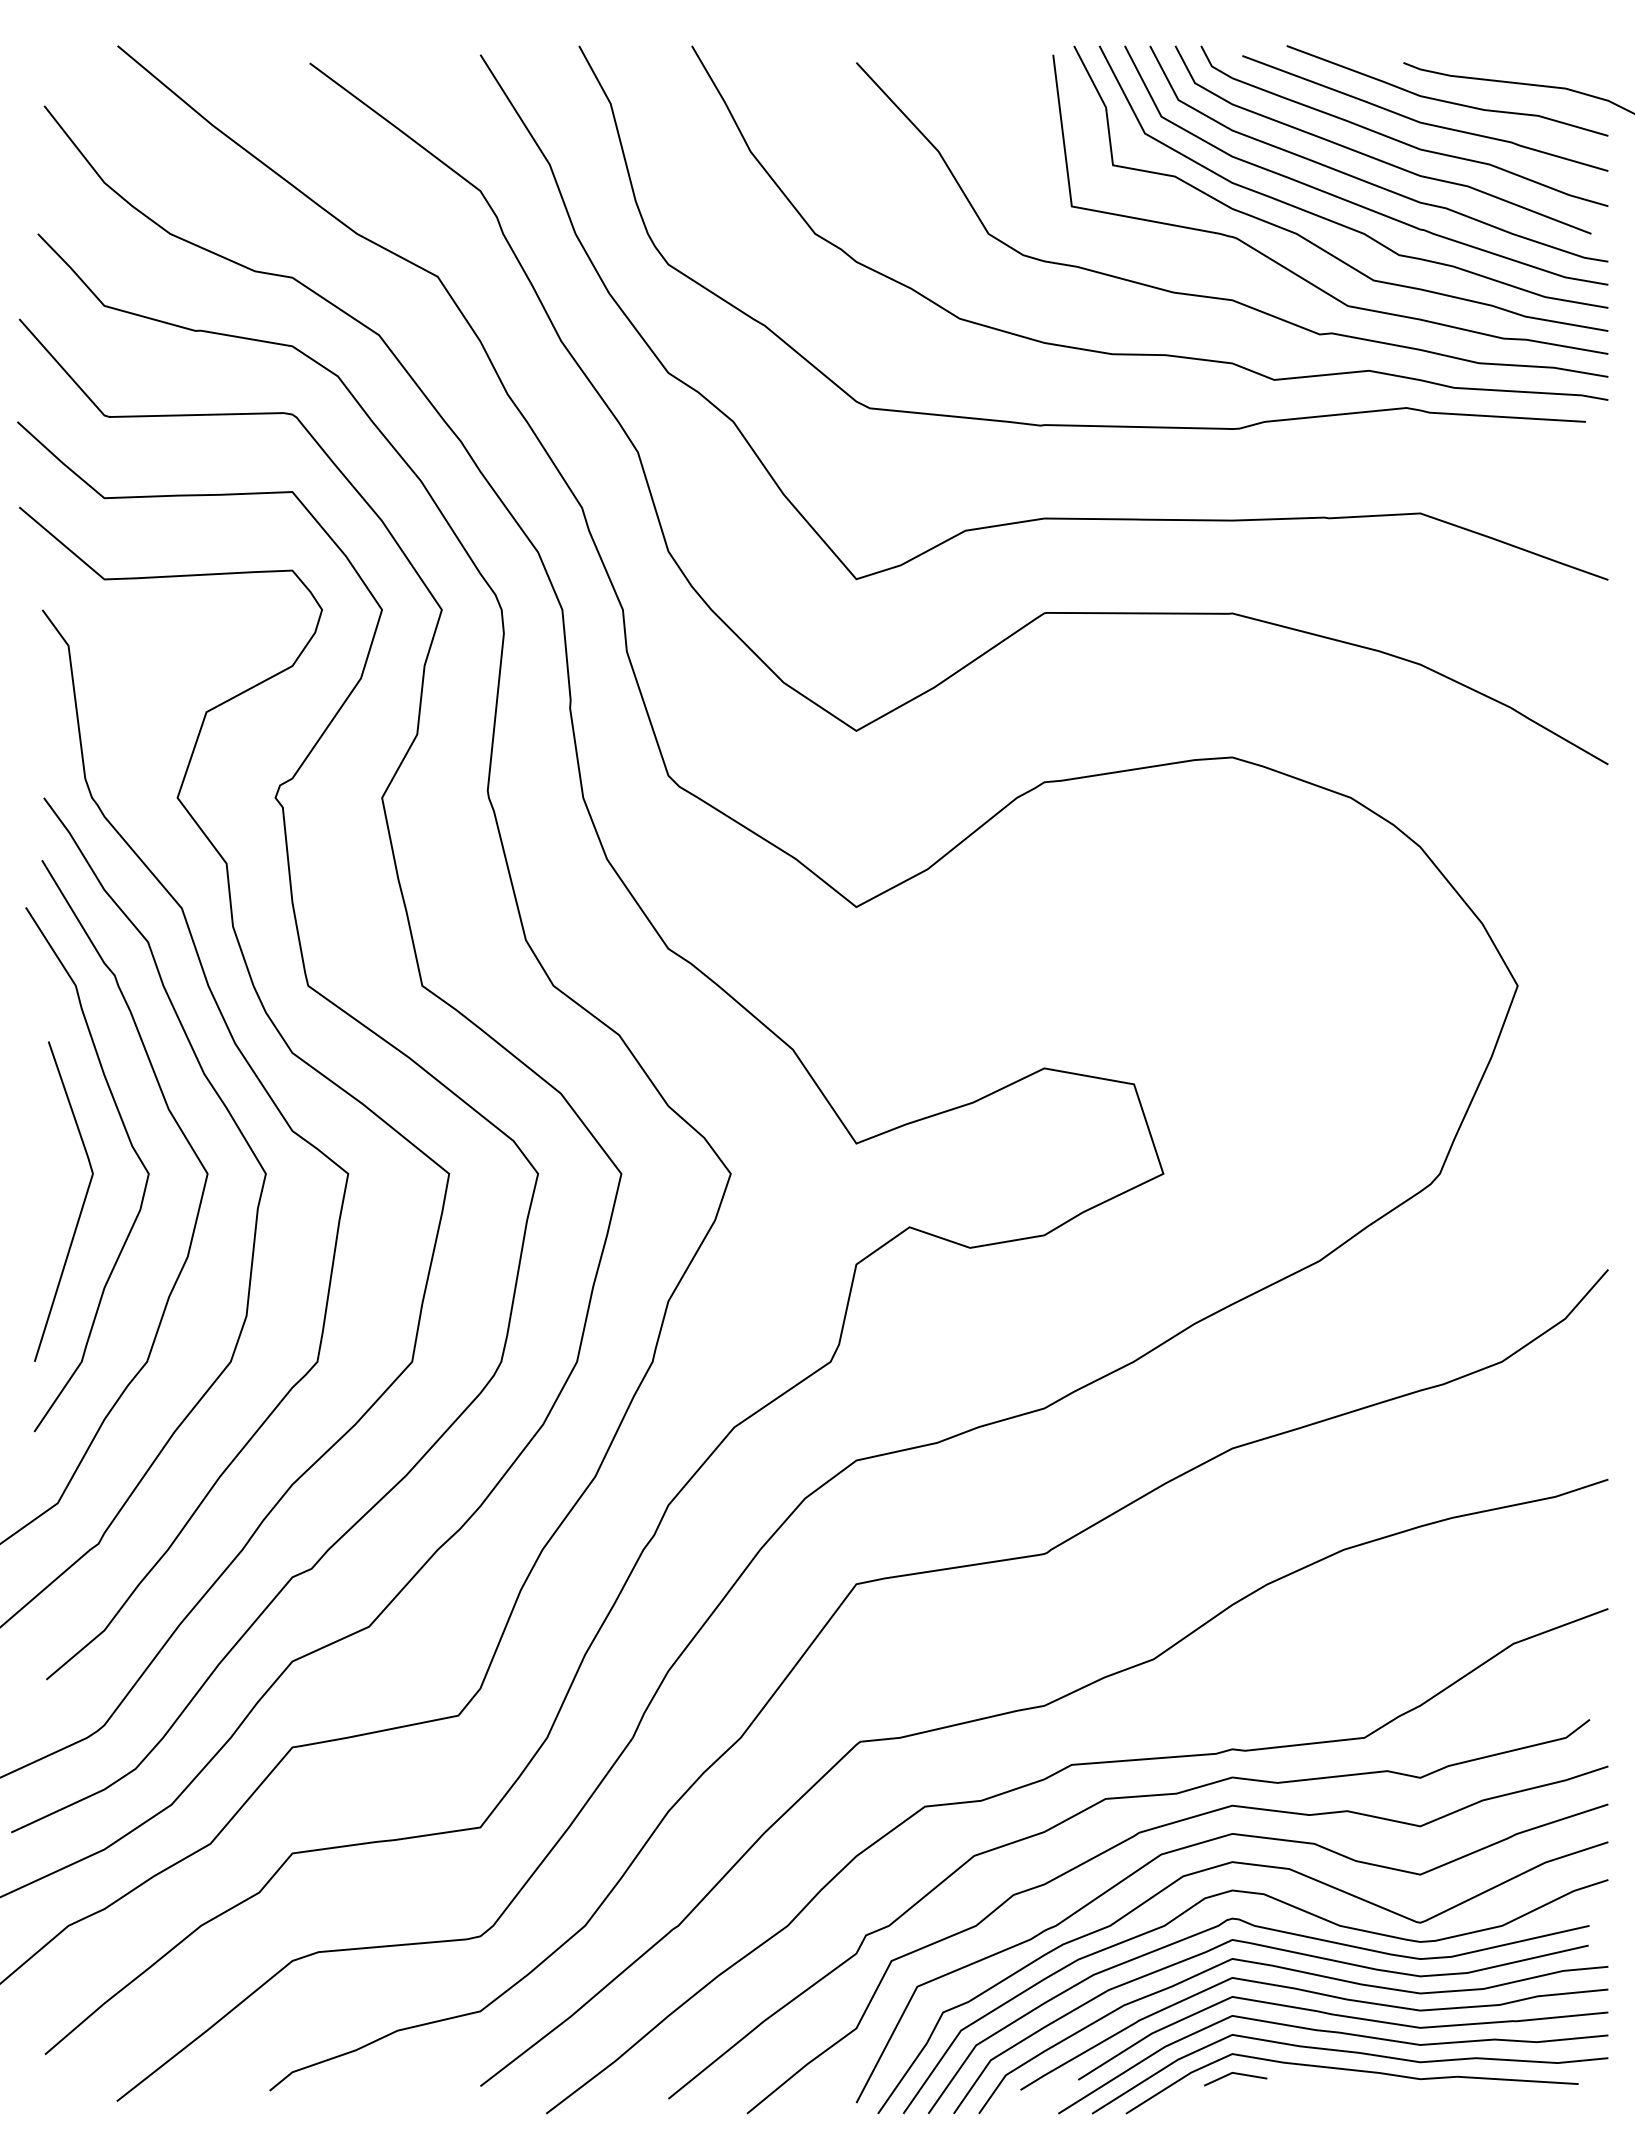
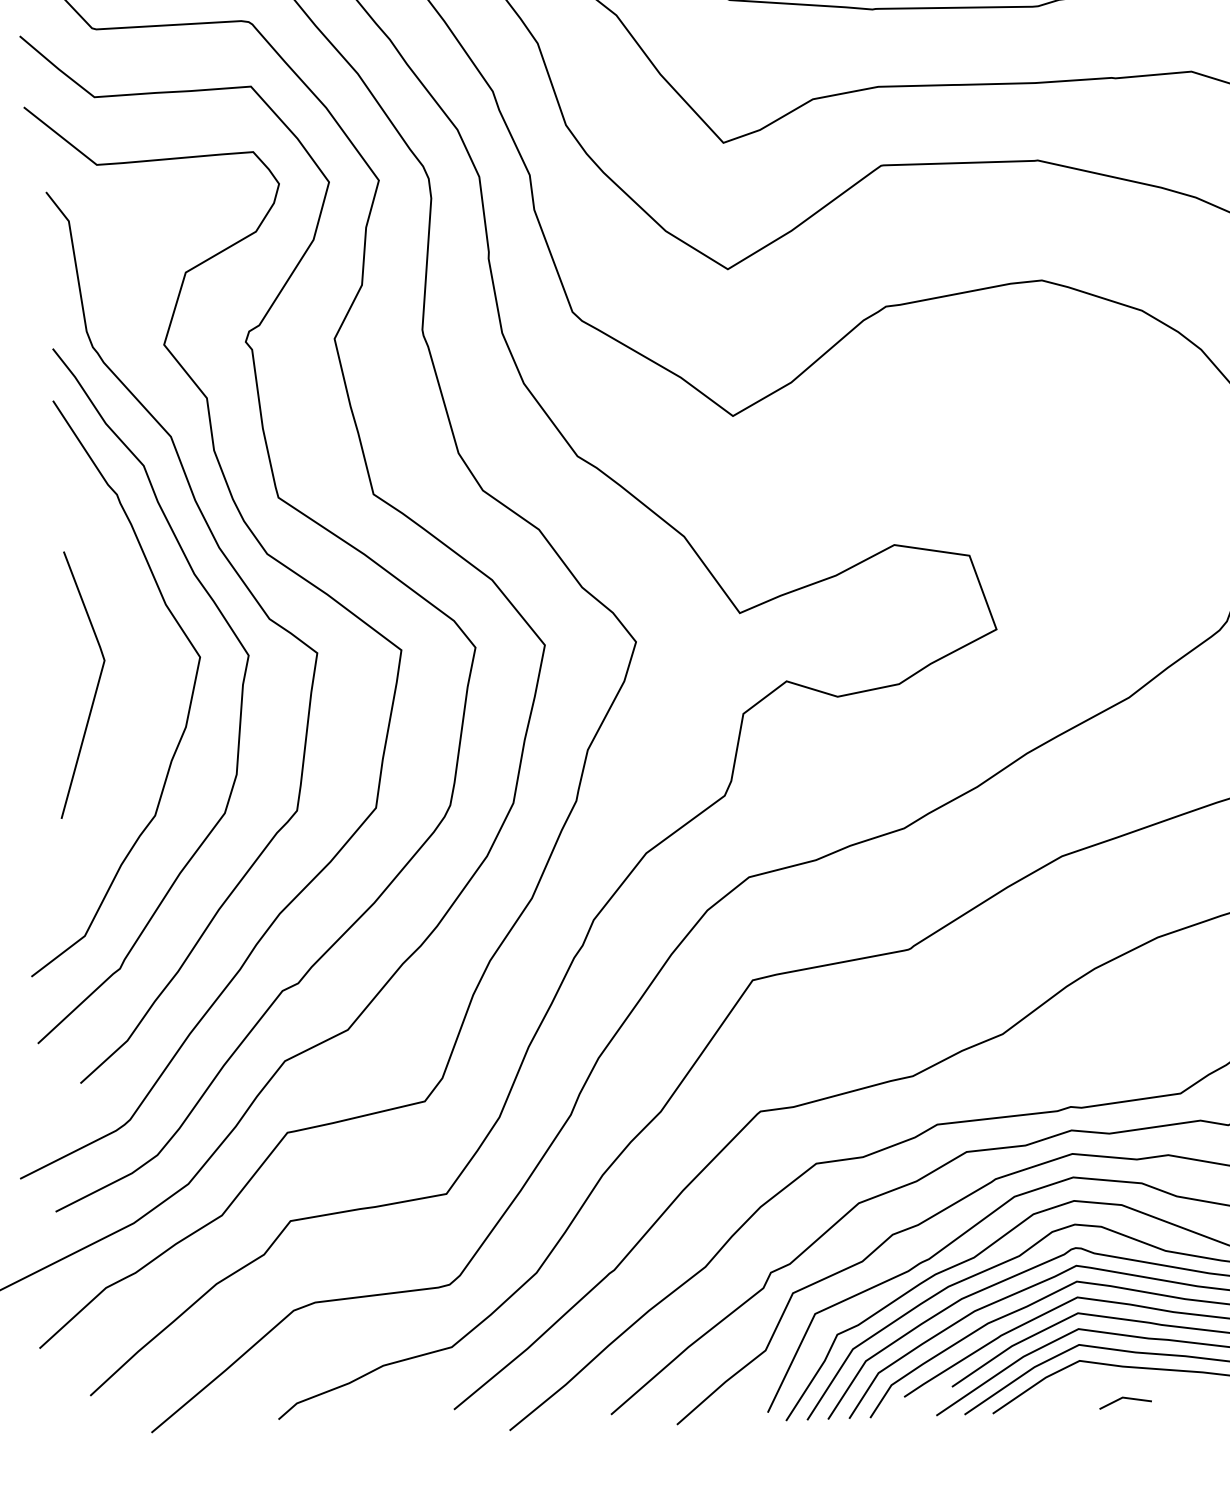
curve: (131, 1146) -> (135, 636), removed
line: (1235, 2074) -> (1125, 1398), moved

